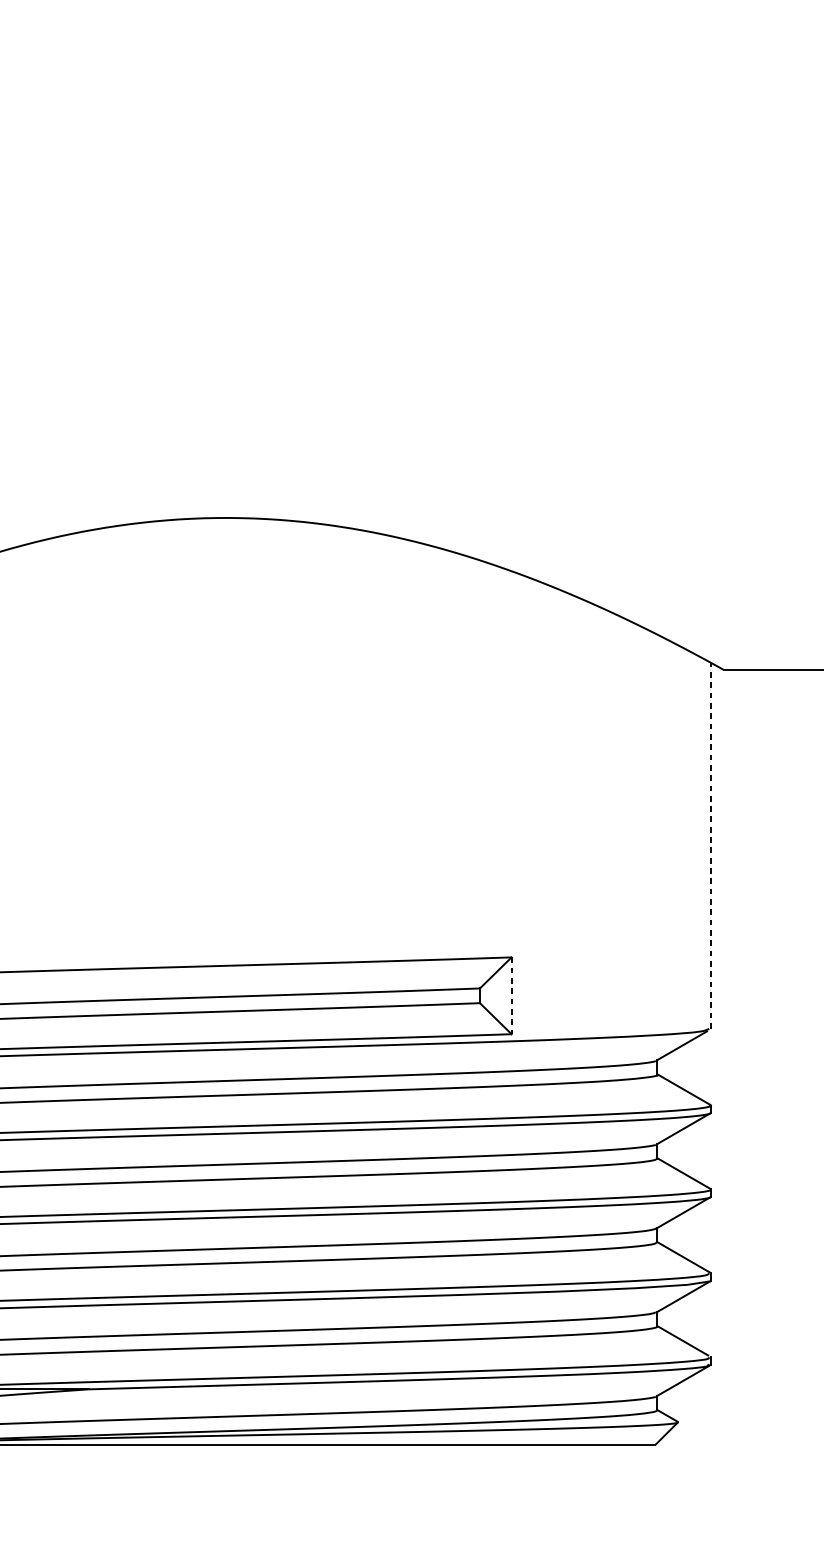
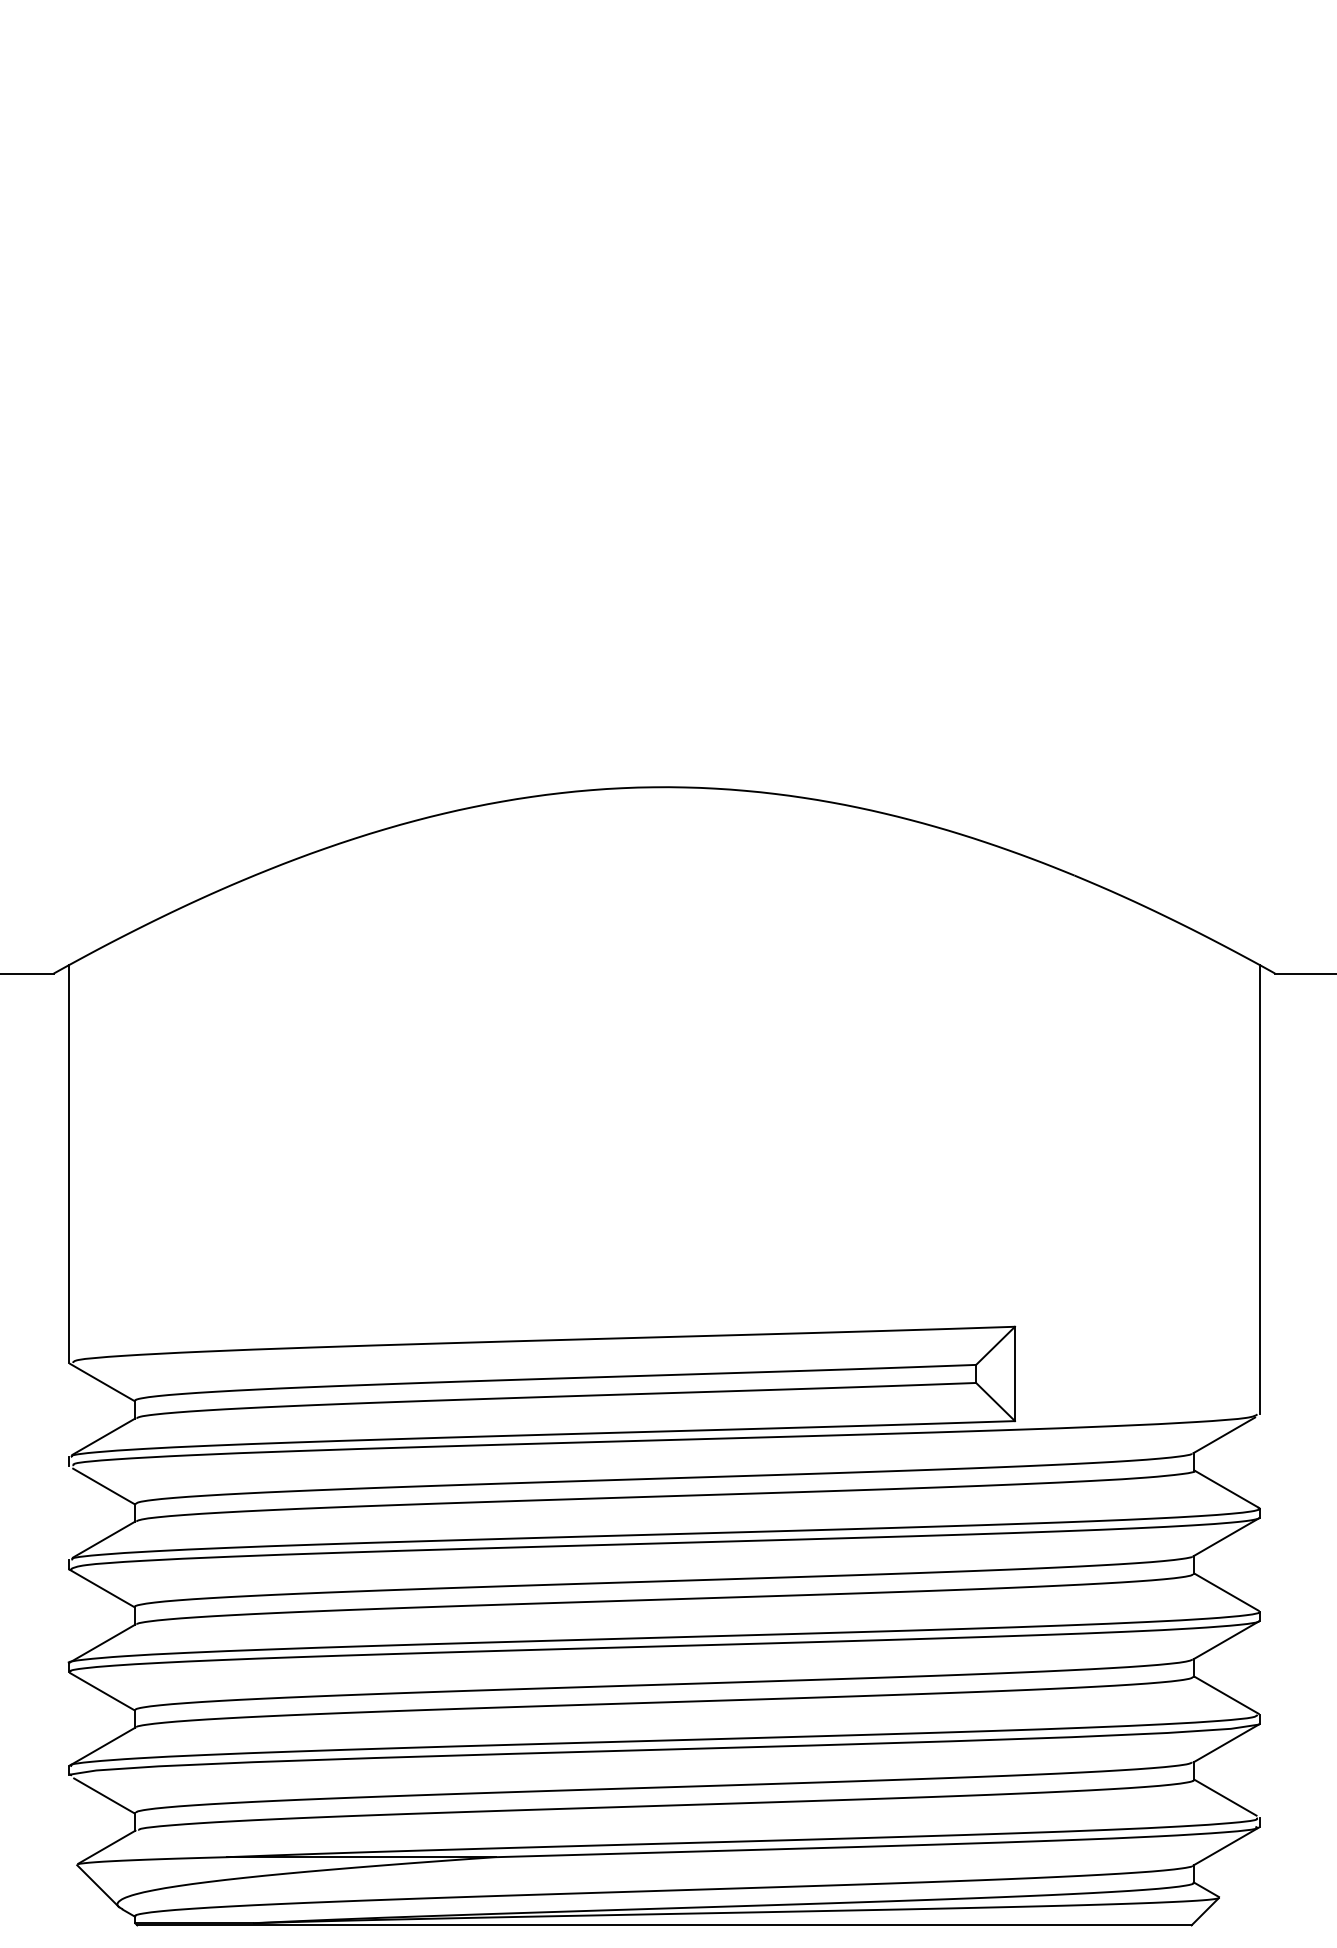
line: (710, 845) -> (1259, 1189), dashed -> solid
line: (512, 996) -> (1015, 1374), dashed -> solid

